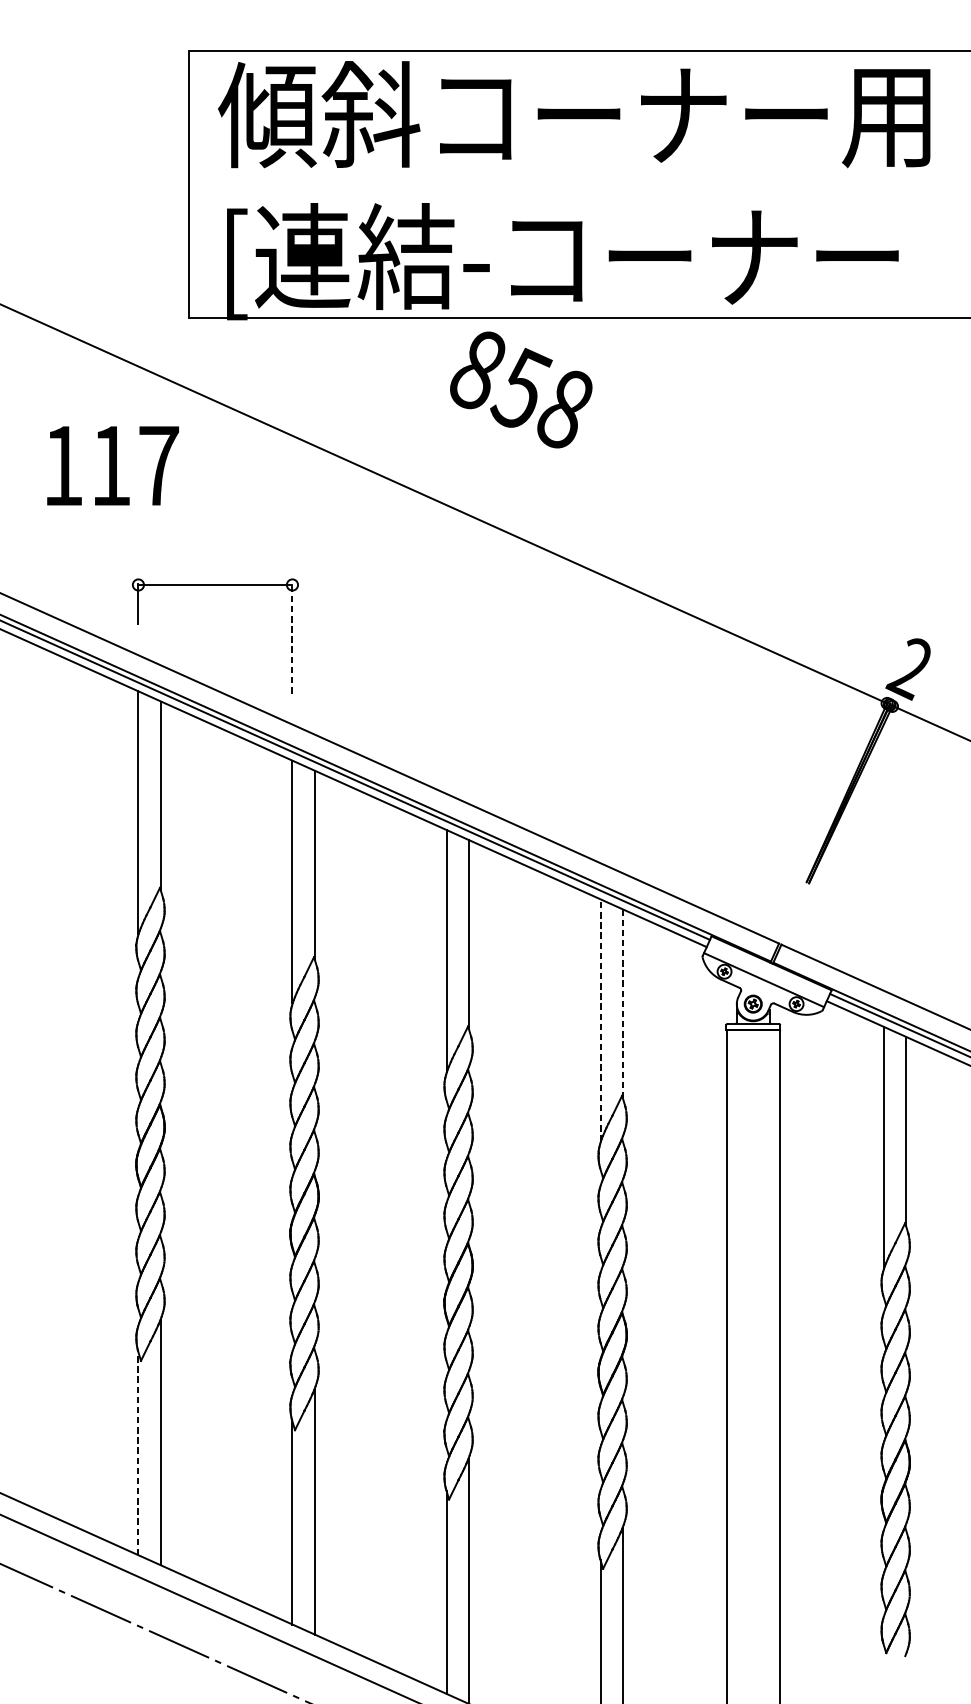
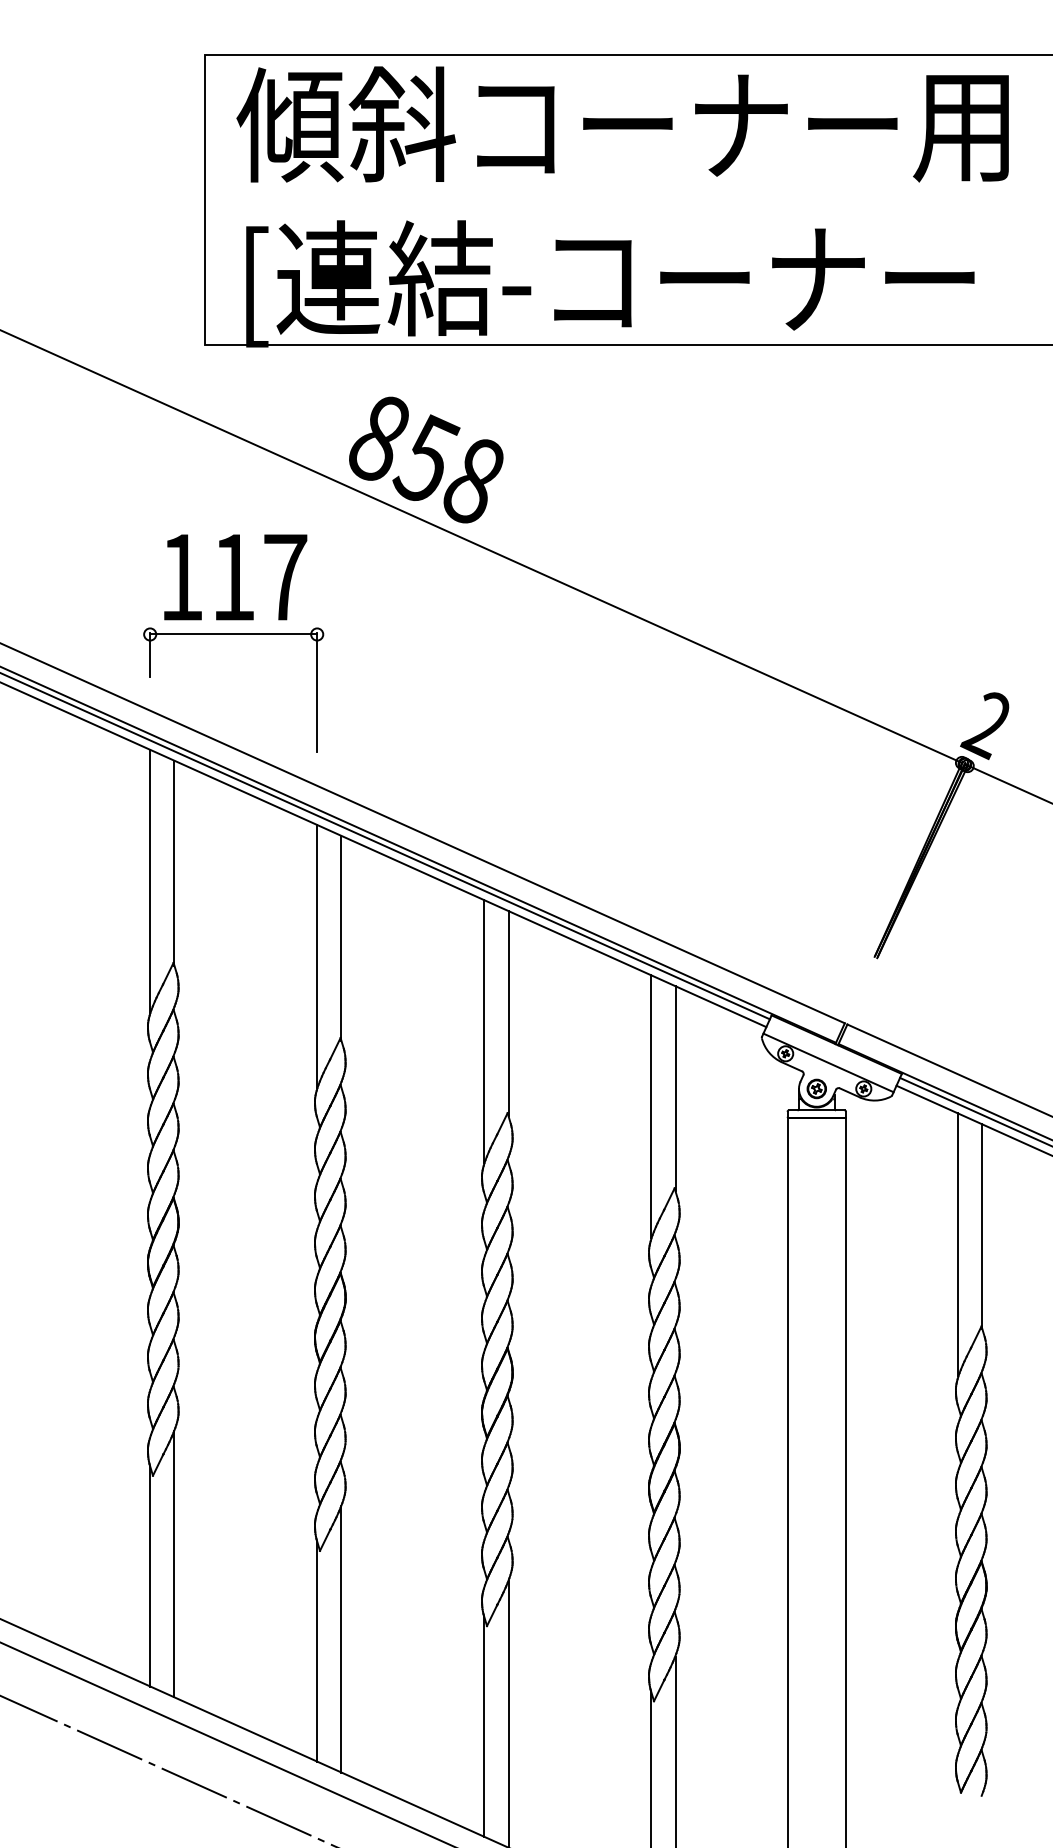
text: (521, 389) -> (426, 459), moved
text: (112, 466) -> (235, 577), moved
line: (292, 638) -> (317, 692), dashed -> solid
line: (622, 1003) -> (675, 1088), dashed -> solid
line: (600, 1020) -> (651, 1106), dashed -> solid
line: (138, 1452) -> (150, 1575), dashed -> solid

